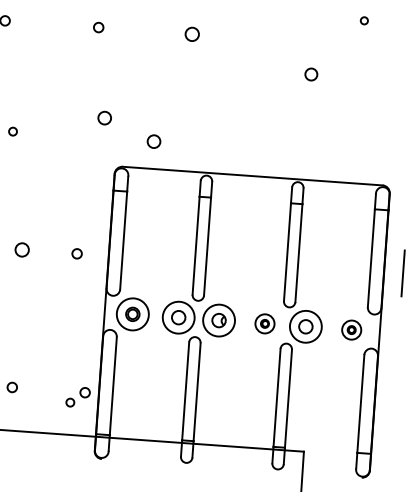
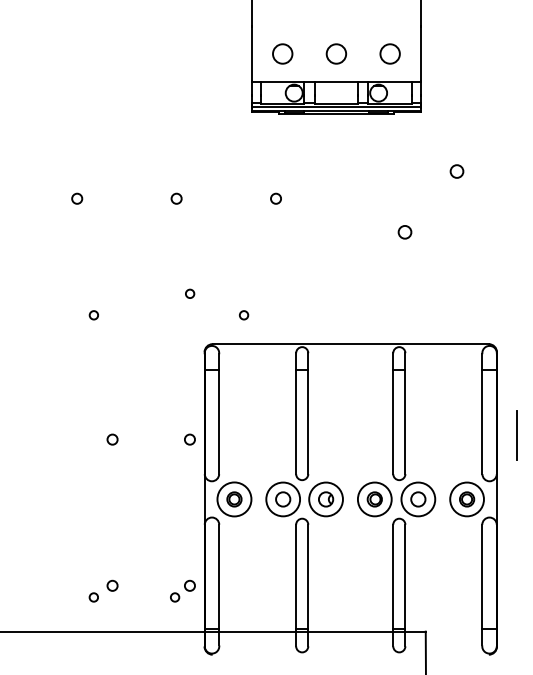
circle: (363, 20) -> (456, 171), size x1.67
circle: (191, 33) -> (275, 198), size x0.71
circle: (105, 117) -> (190, 293), size x0.62
circle: (154, 141) -> (244, 315), size x0.62
circle: (22, 249) -> (112, 439), size x0.71
circle: (76, 253) -> (189, 439), moved
part: (264, 323) -> (374, 499), size x1.67
part: (351, 330) -> (466, 499), size x1.67

